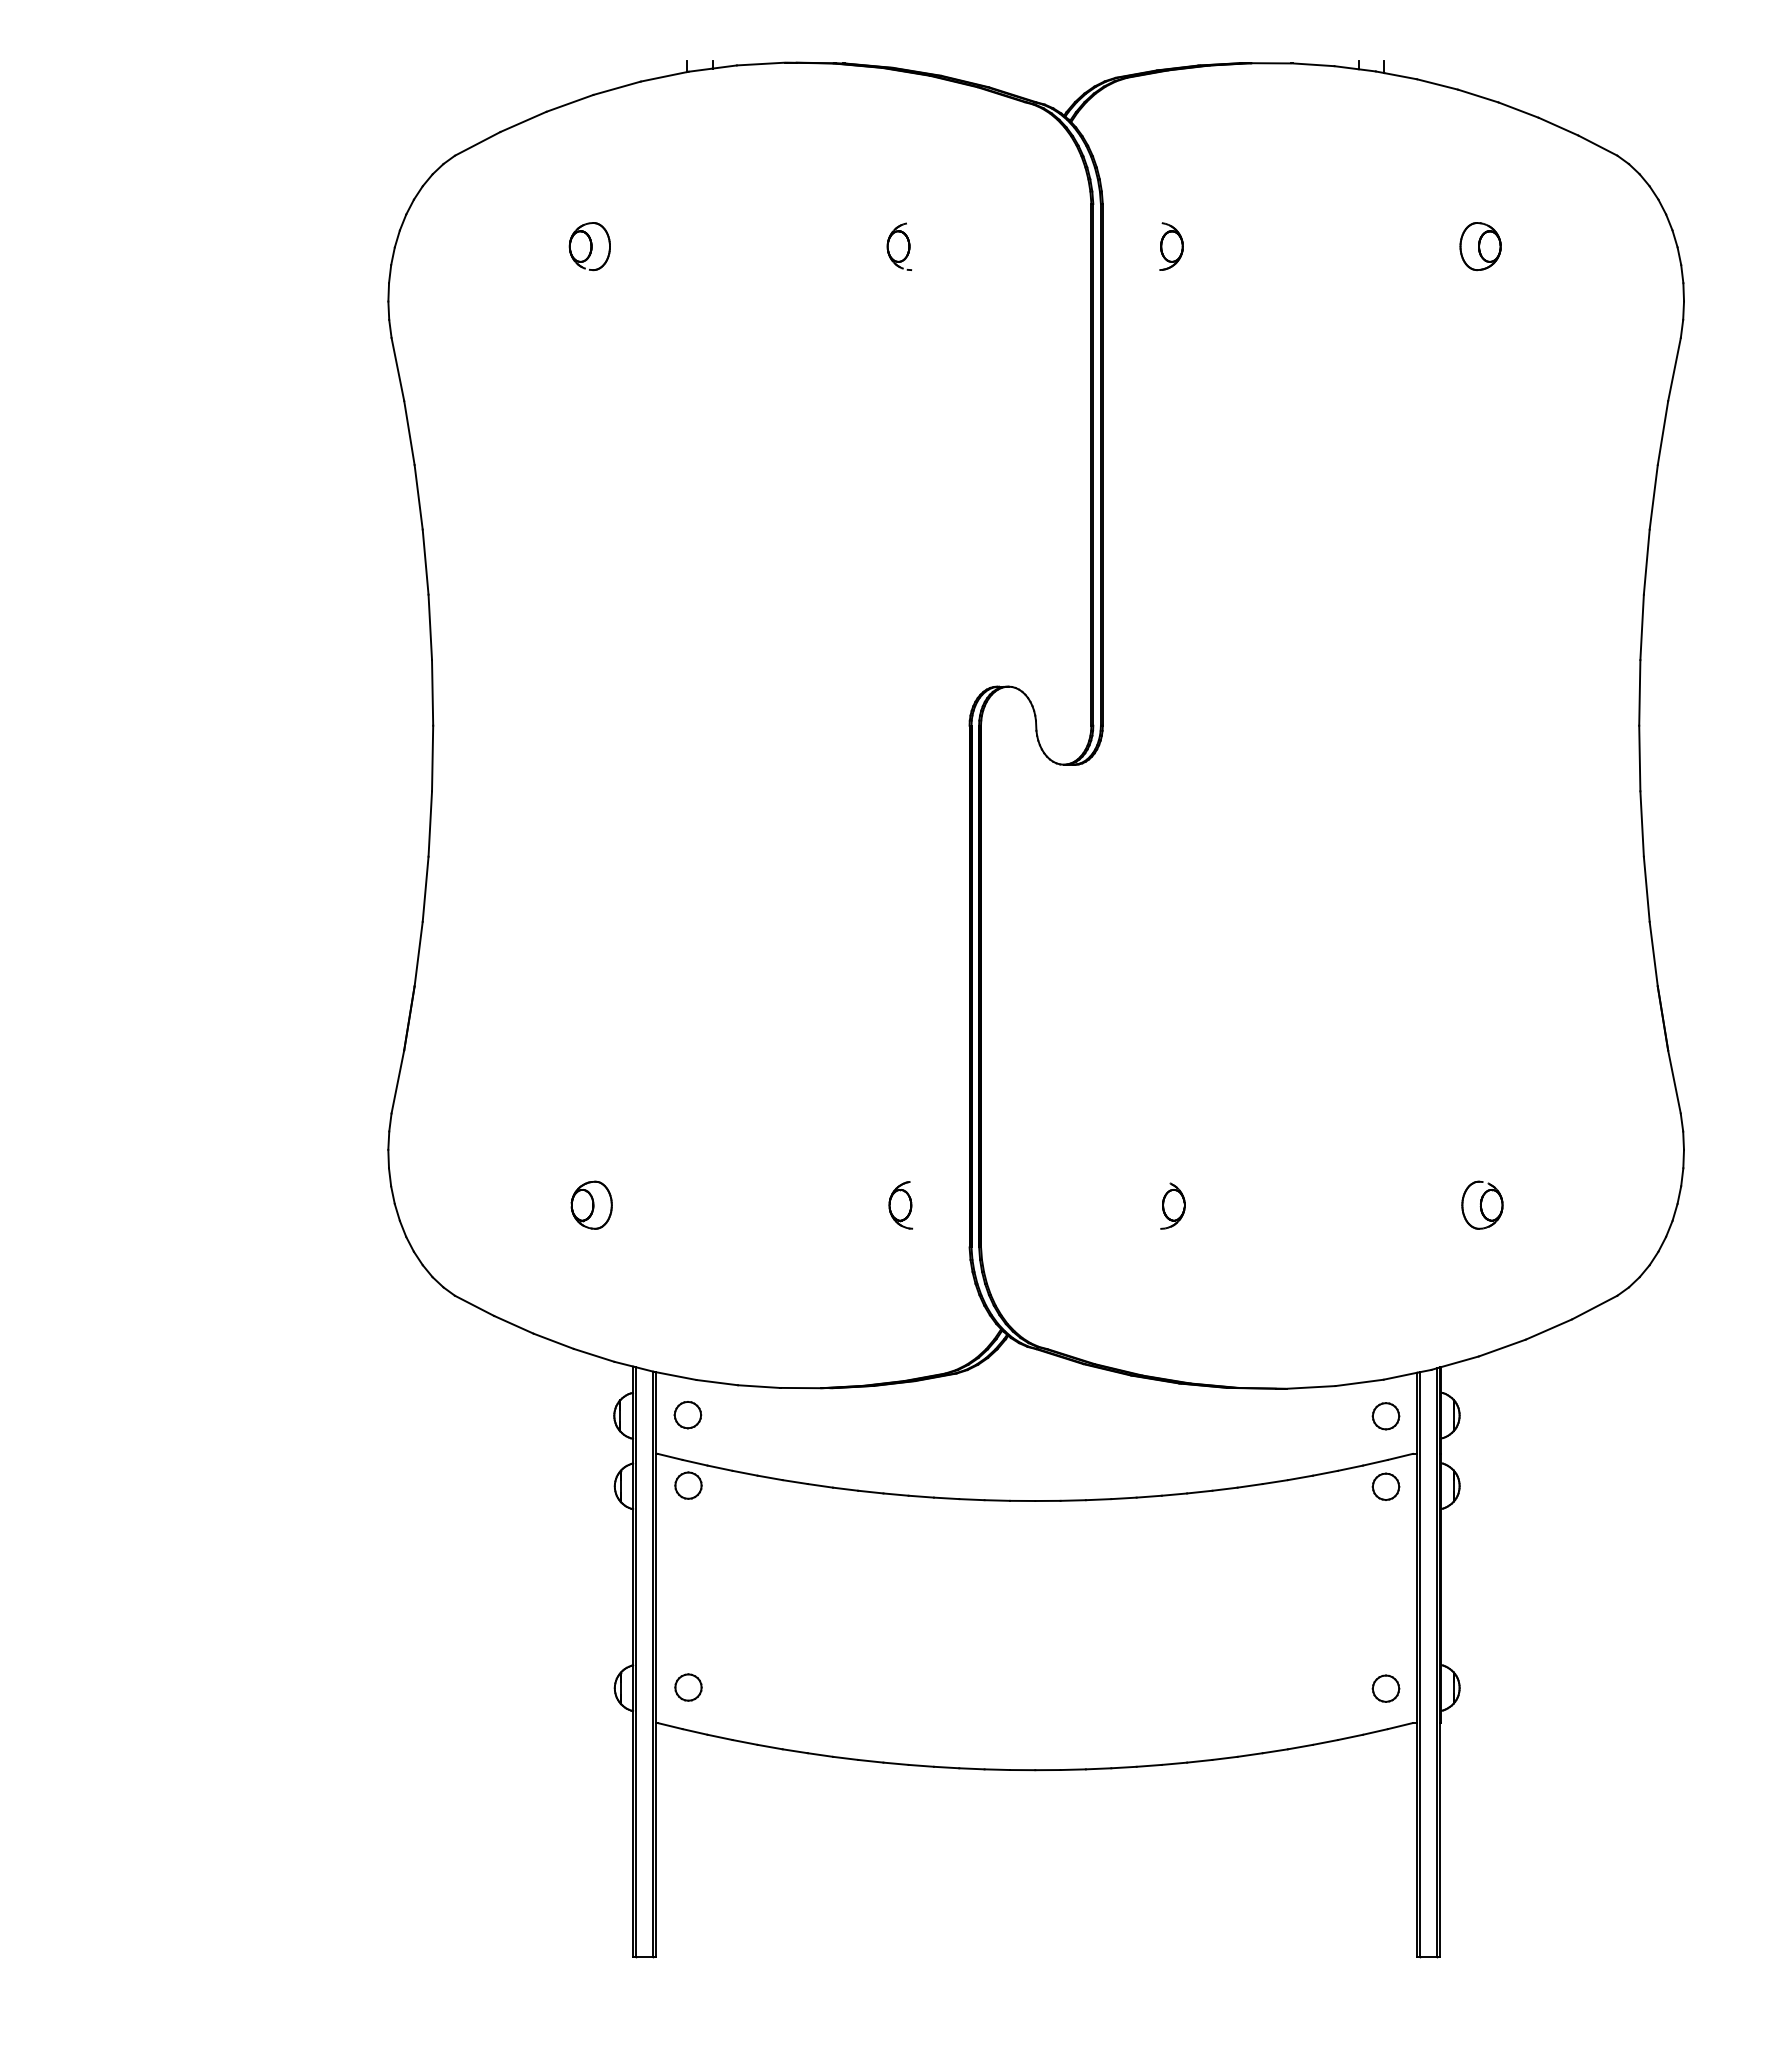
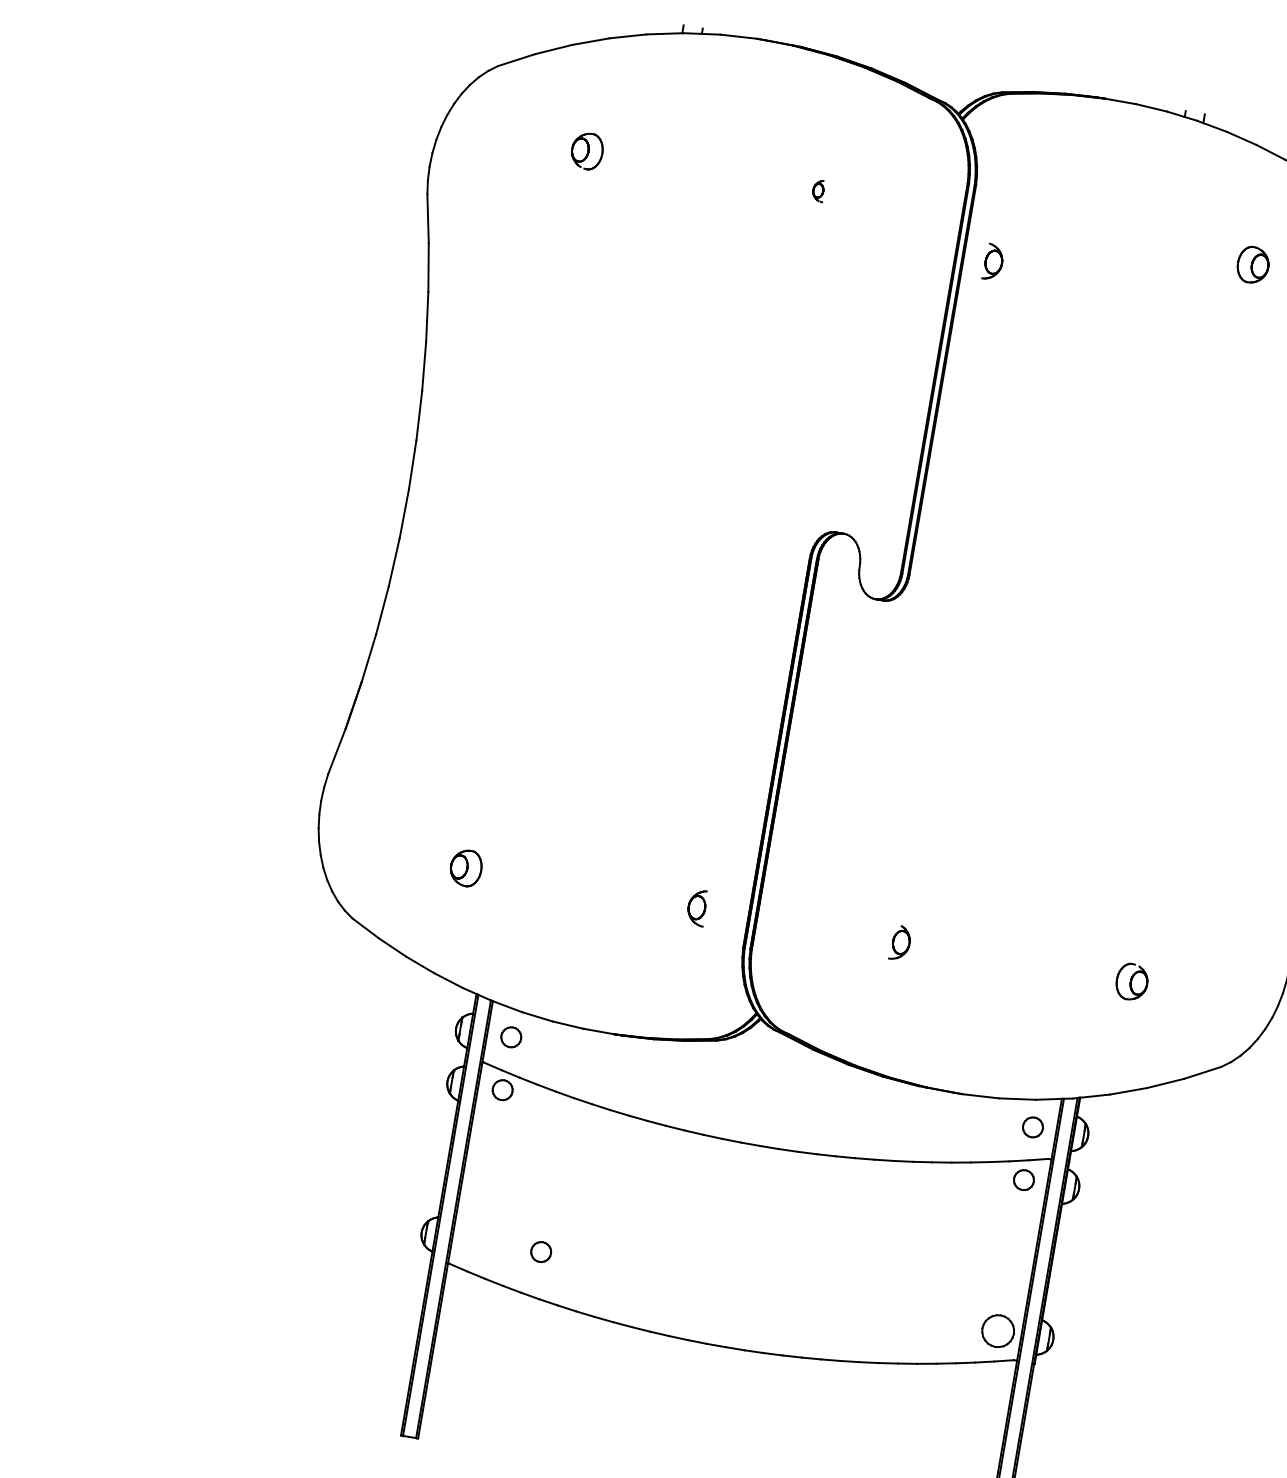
part: (899, 246) -> (818, 190), size x0.6
part: (1171, 246) -> (993, 262), moved
part: (688, 1687) -> (541, 1252), moved
part: (1385, 1688) -> (997, 1330), size x1.6

